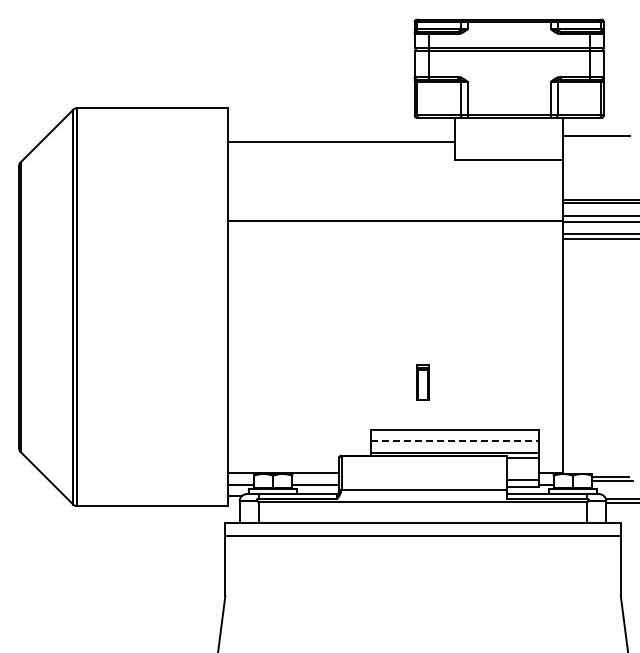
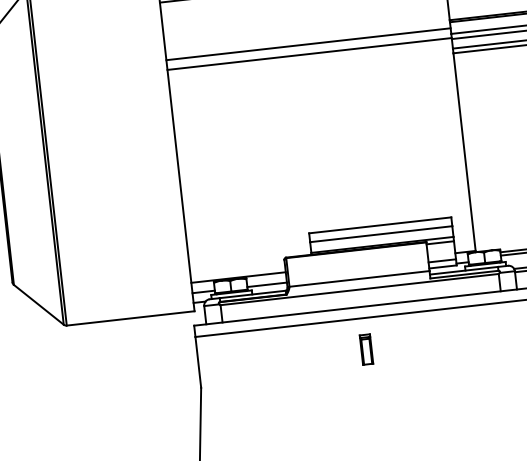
line: (395, 209) -> (308, 44), added
part: (422, 382) -> (366, 349), moved
line: (455, 440) -> (381, 234), dashed -> solid

